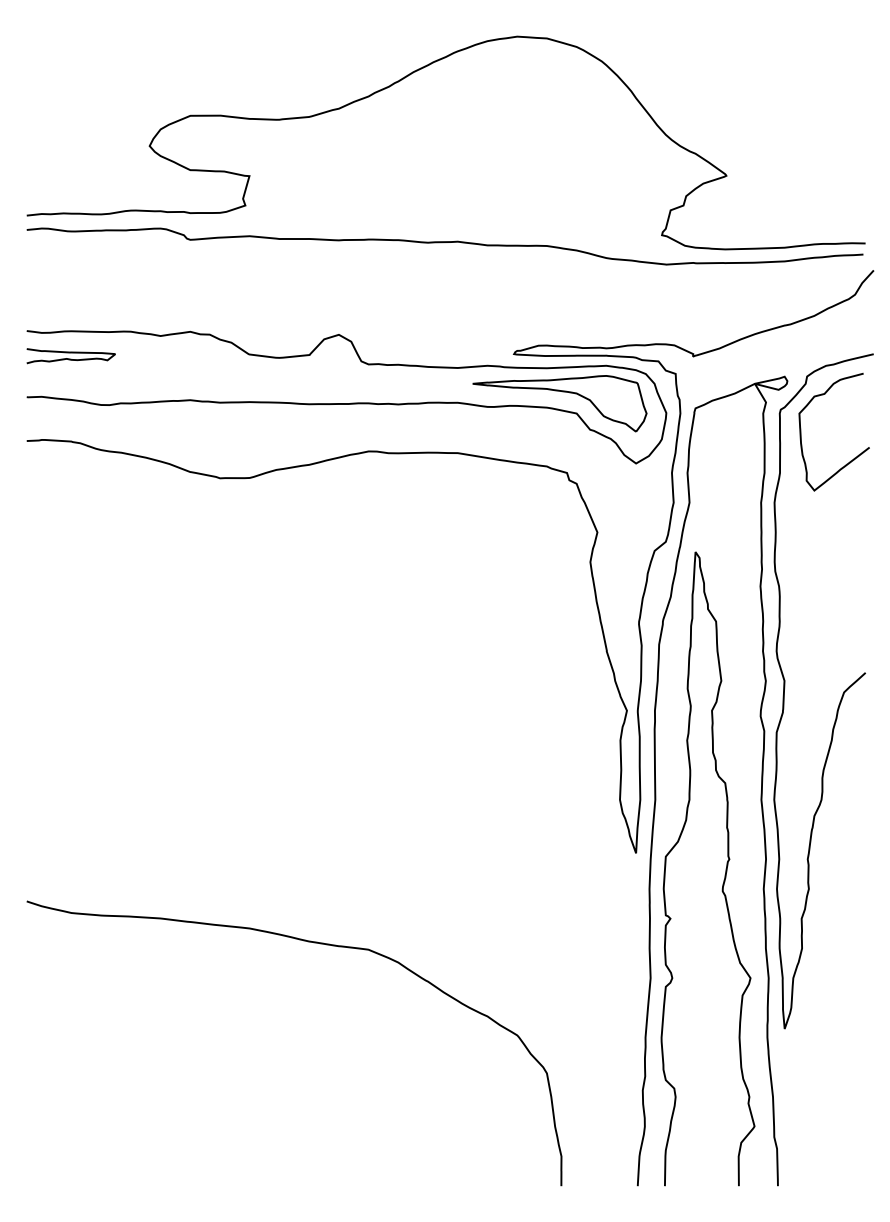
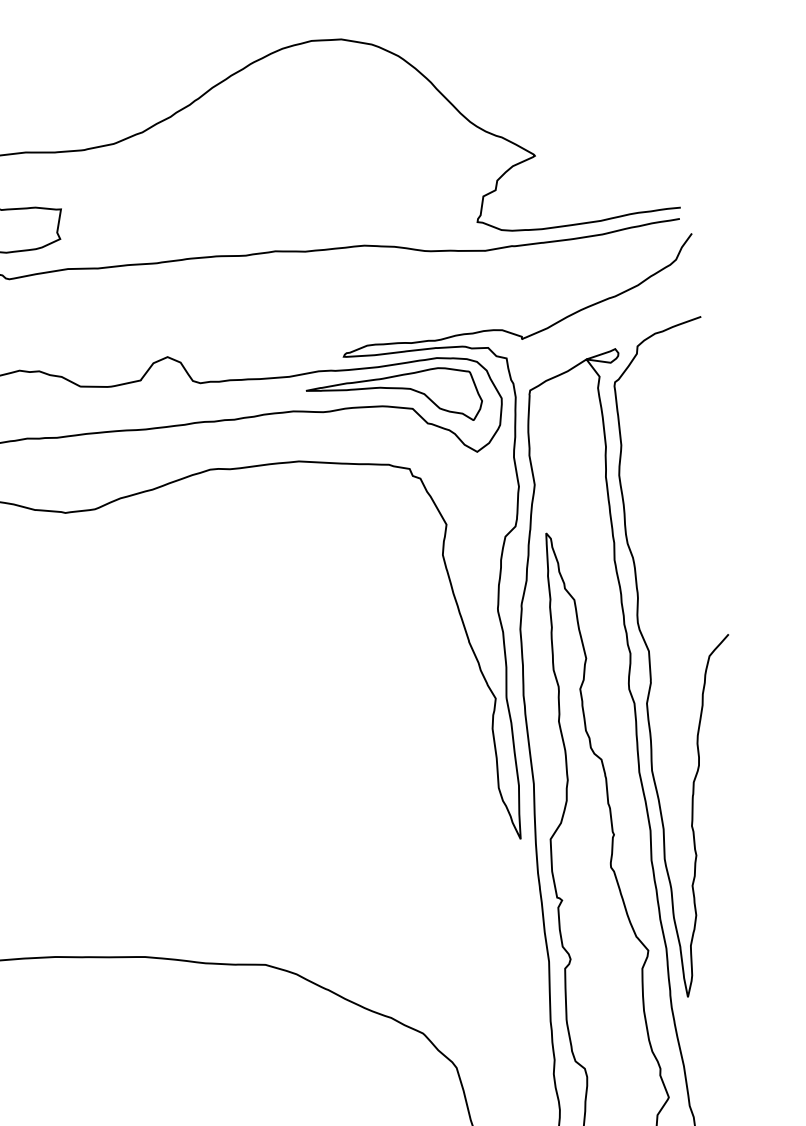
curve: (801, 431) -> (638, 401), removed

